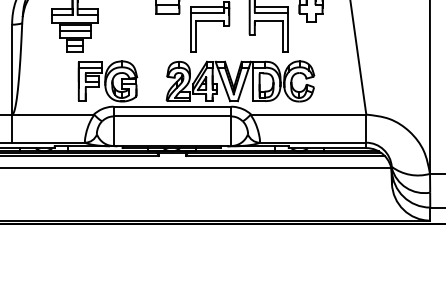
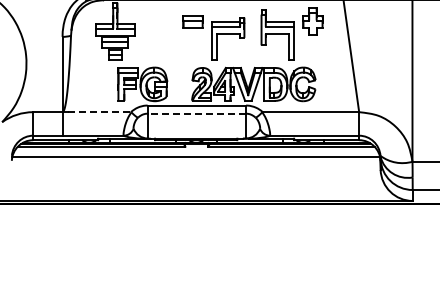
line: (57, 115) -> (100, 112), solid -> dashed
line: (172, 116) -> (196, 113), solid -> dashed

